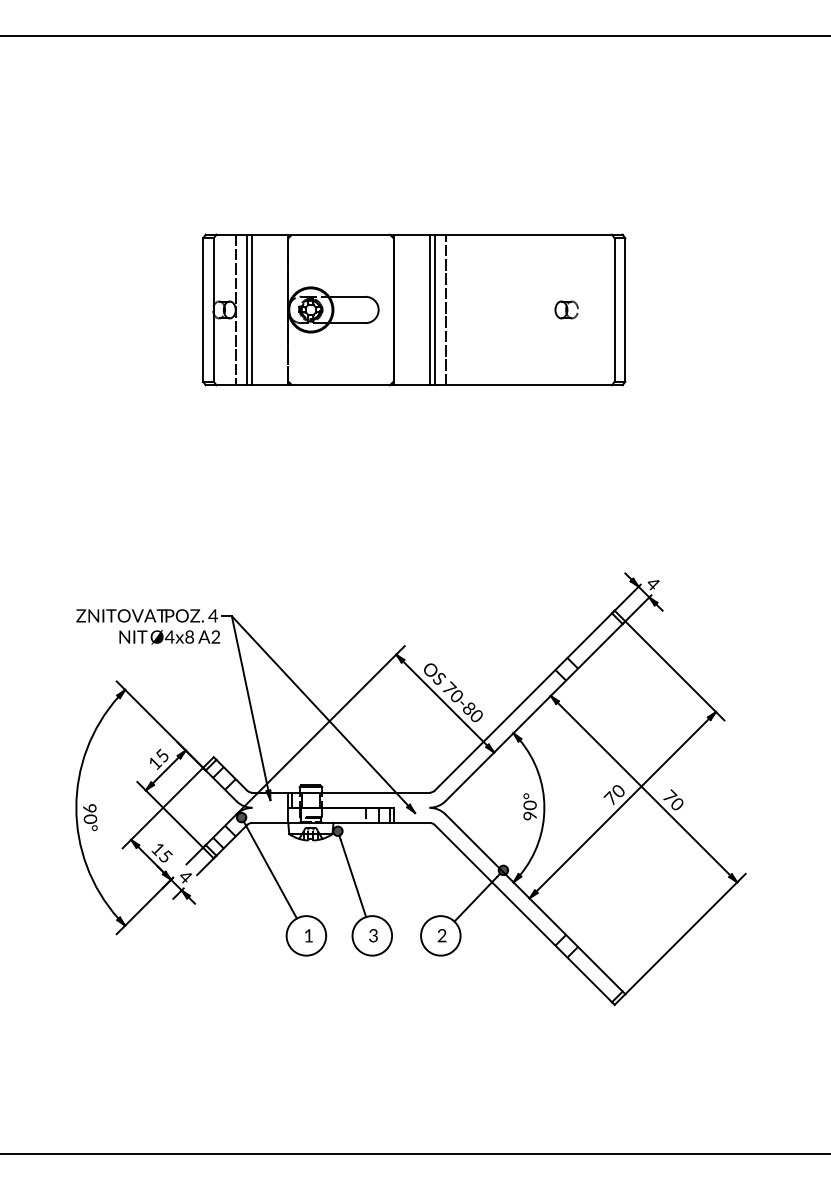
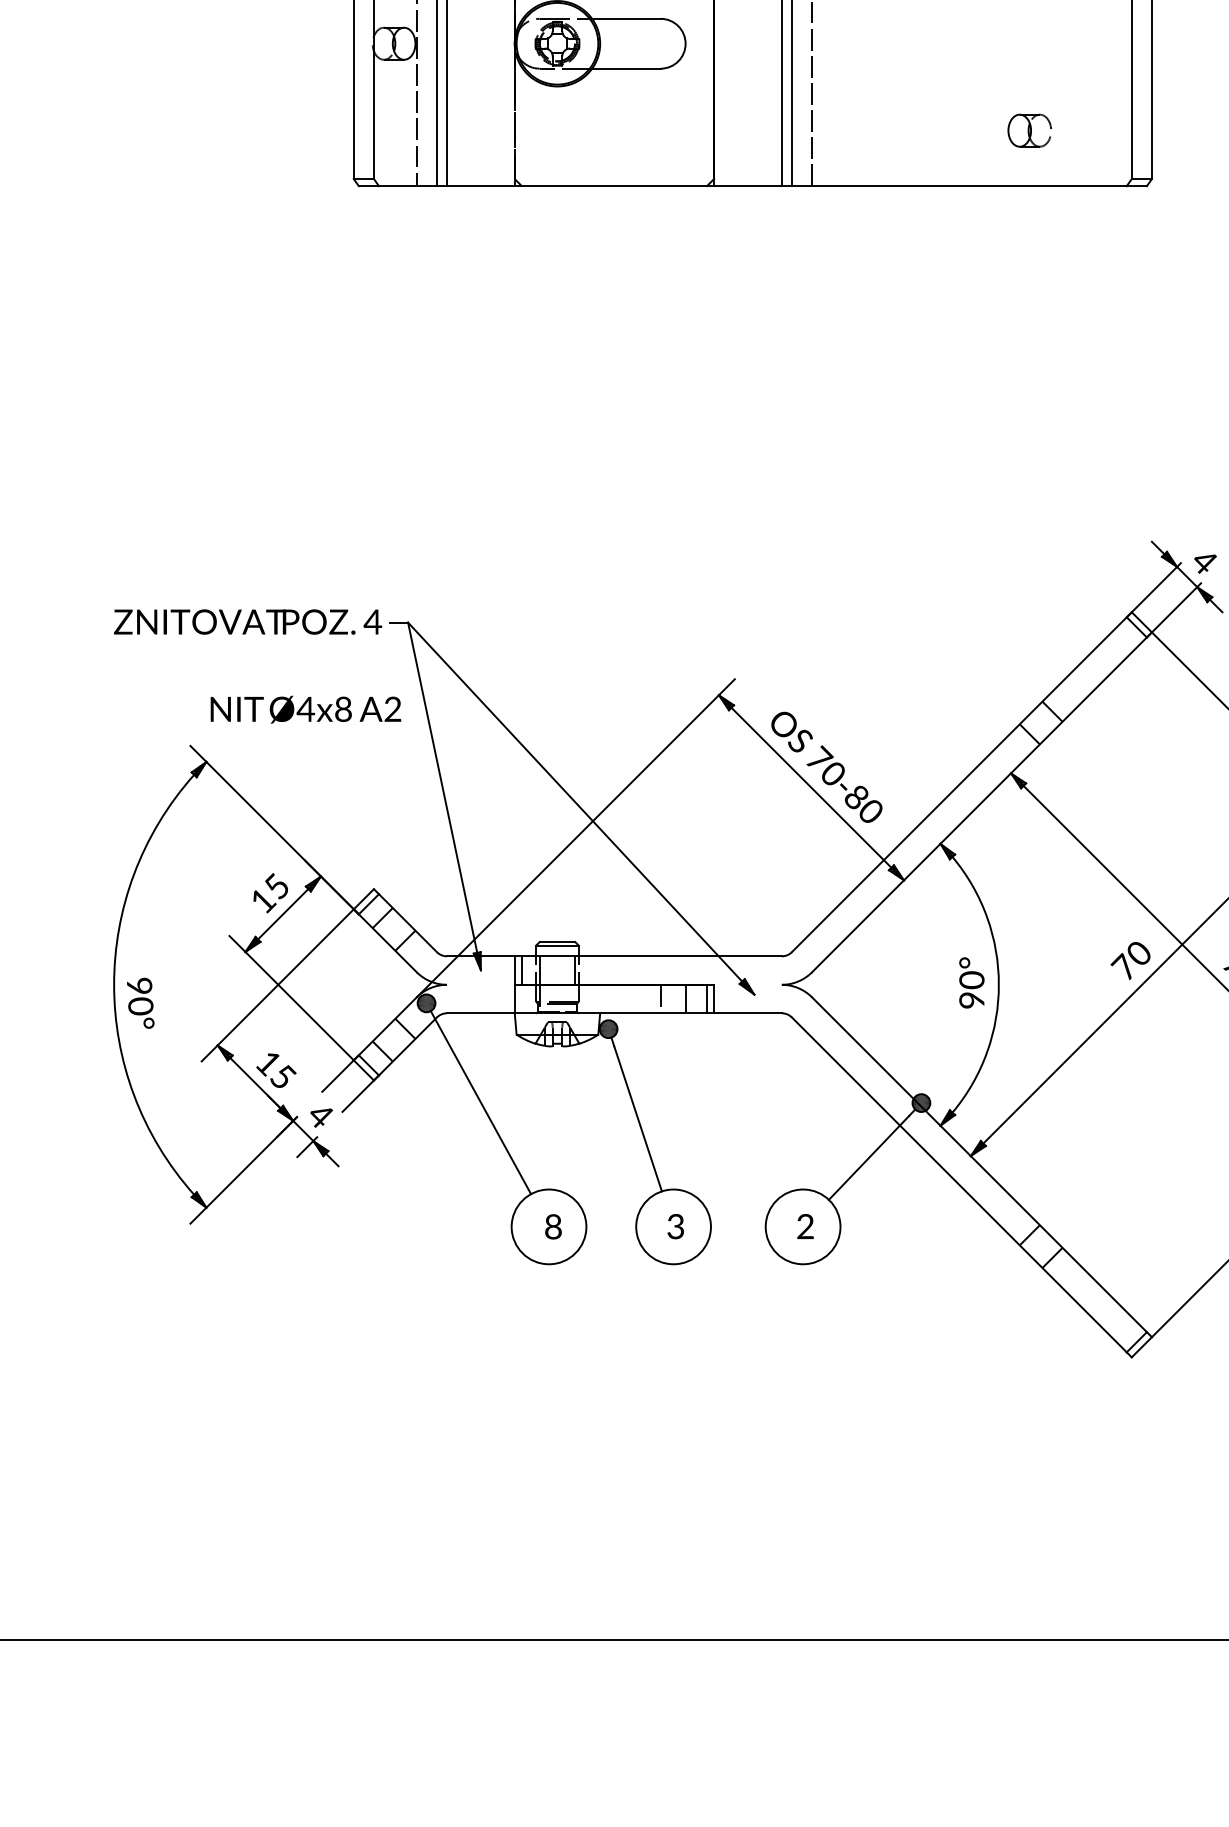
part: (566, 309) -> (1029, 129), moved
text: (169, 637) -> (305, 710), moved
text: (308, 935) -> (552, 1226), 1 -> 8

